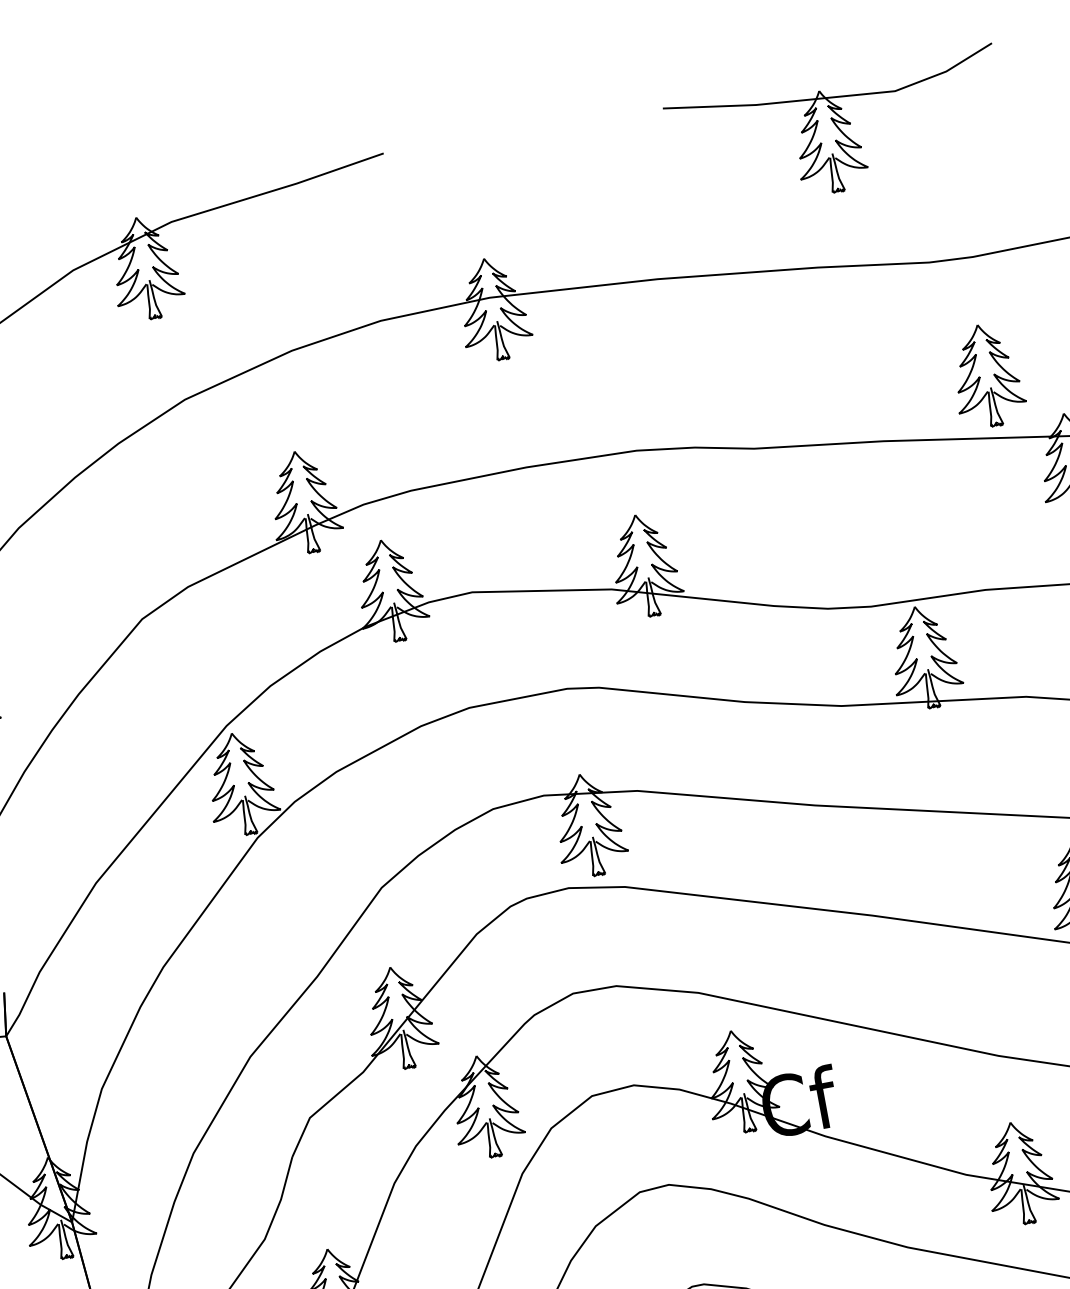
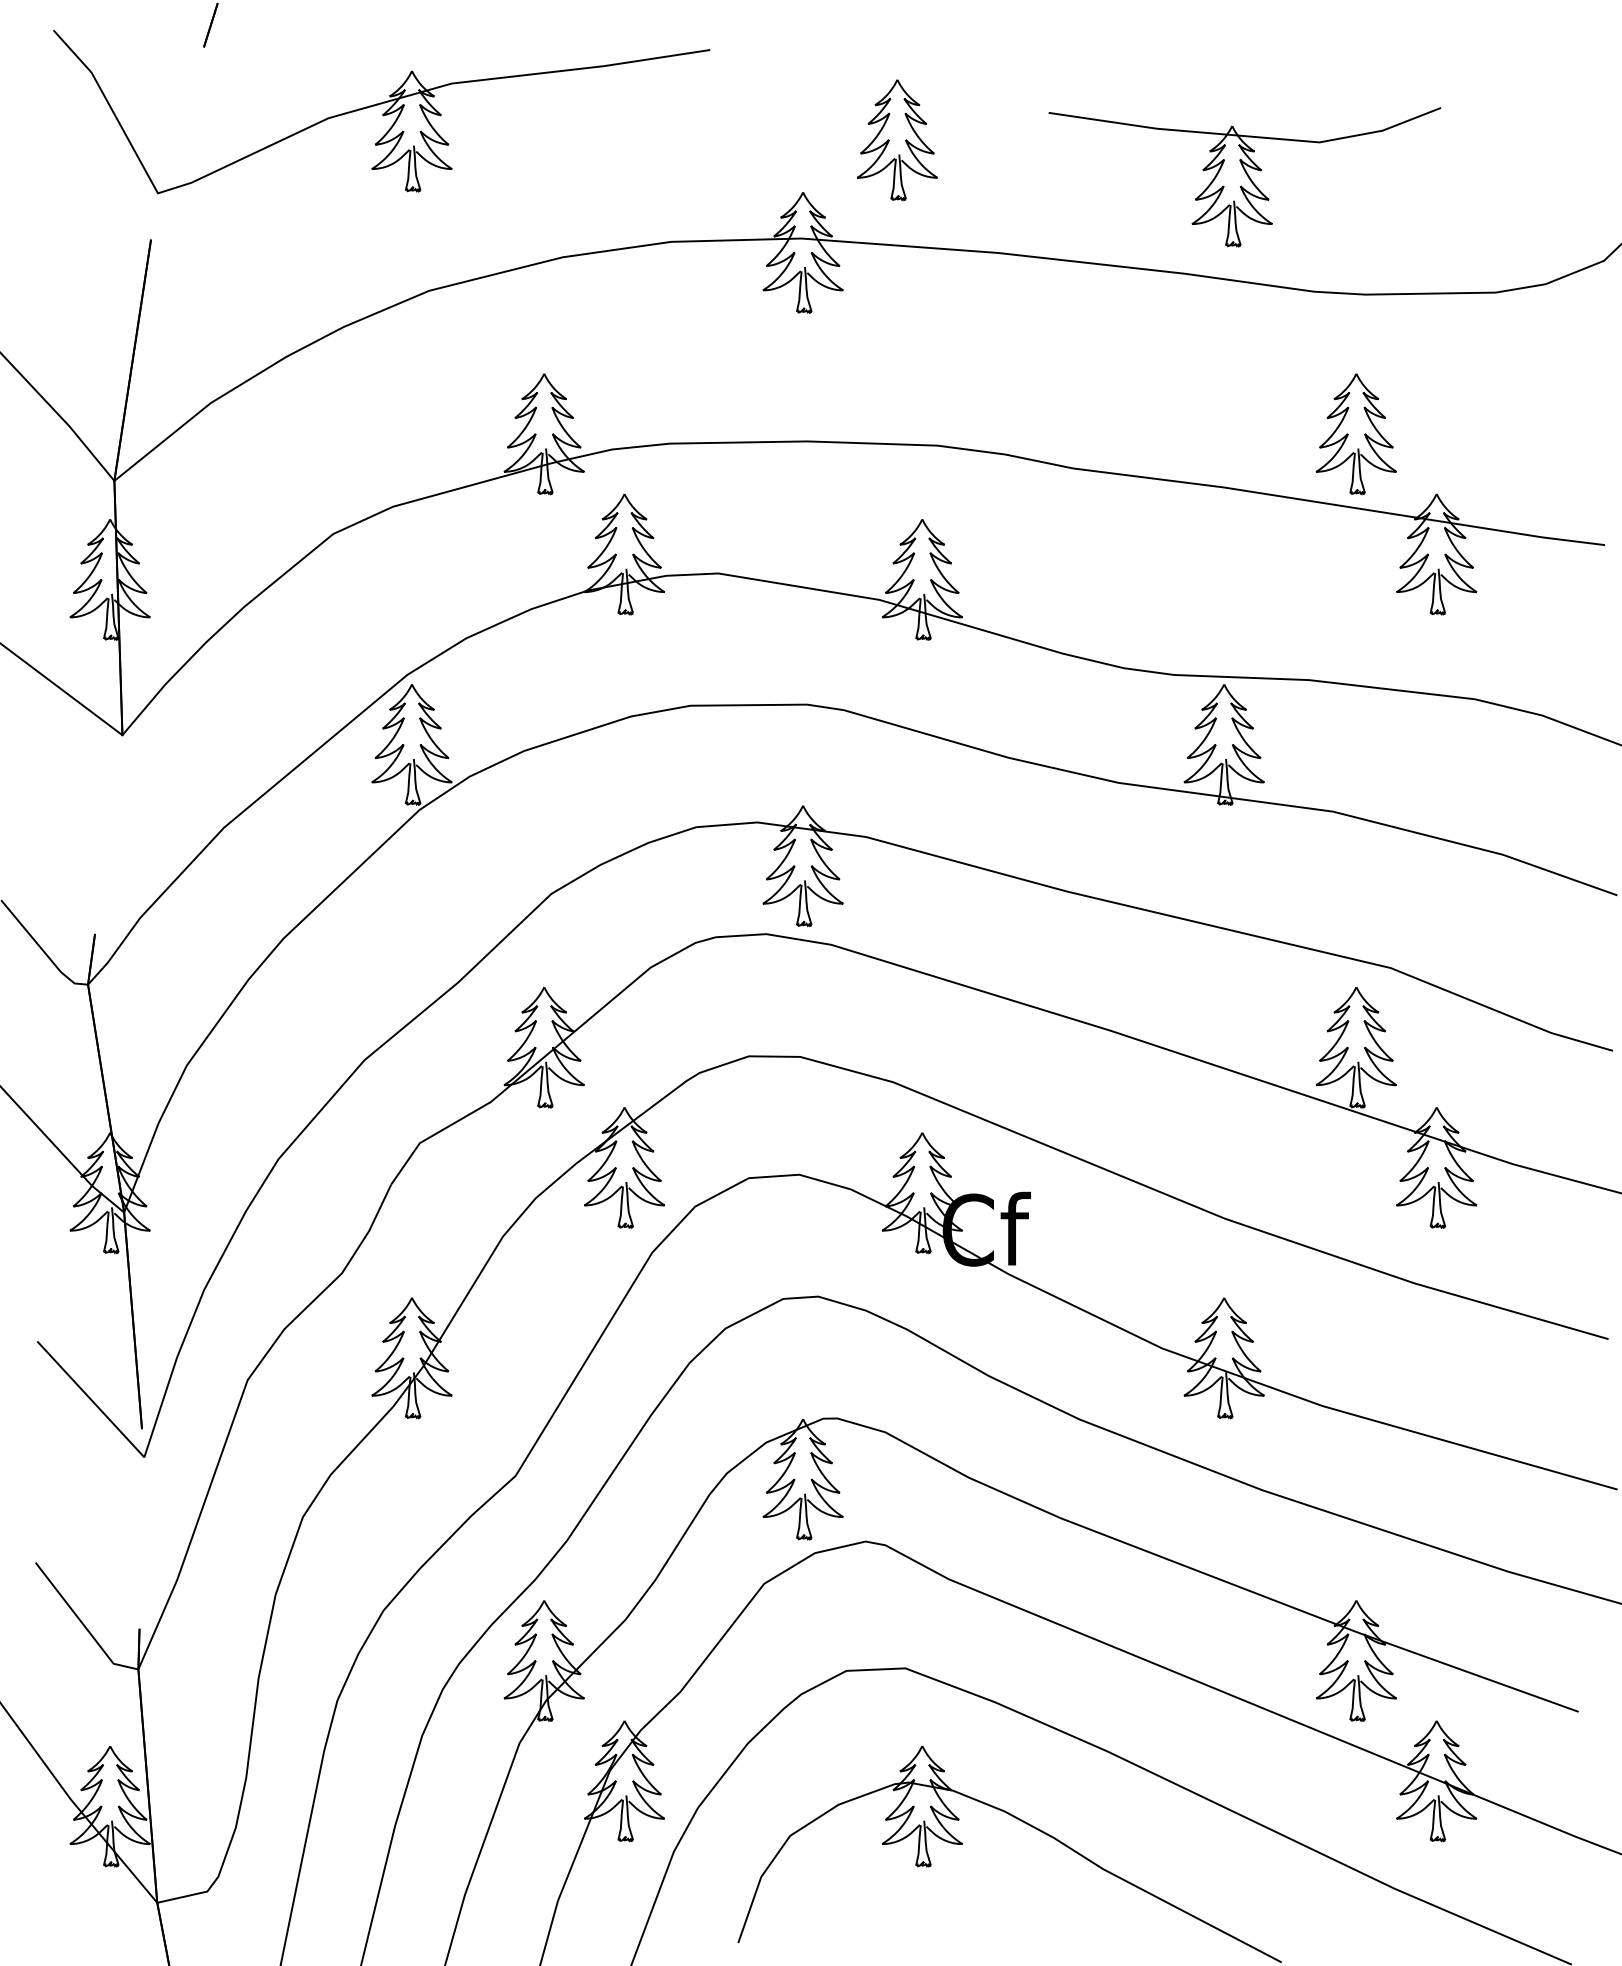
part: (837, 132) -> (1244, 177), moved
part: (554, 200) -> (896, 140), added

